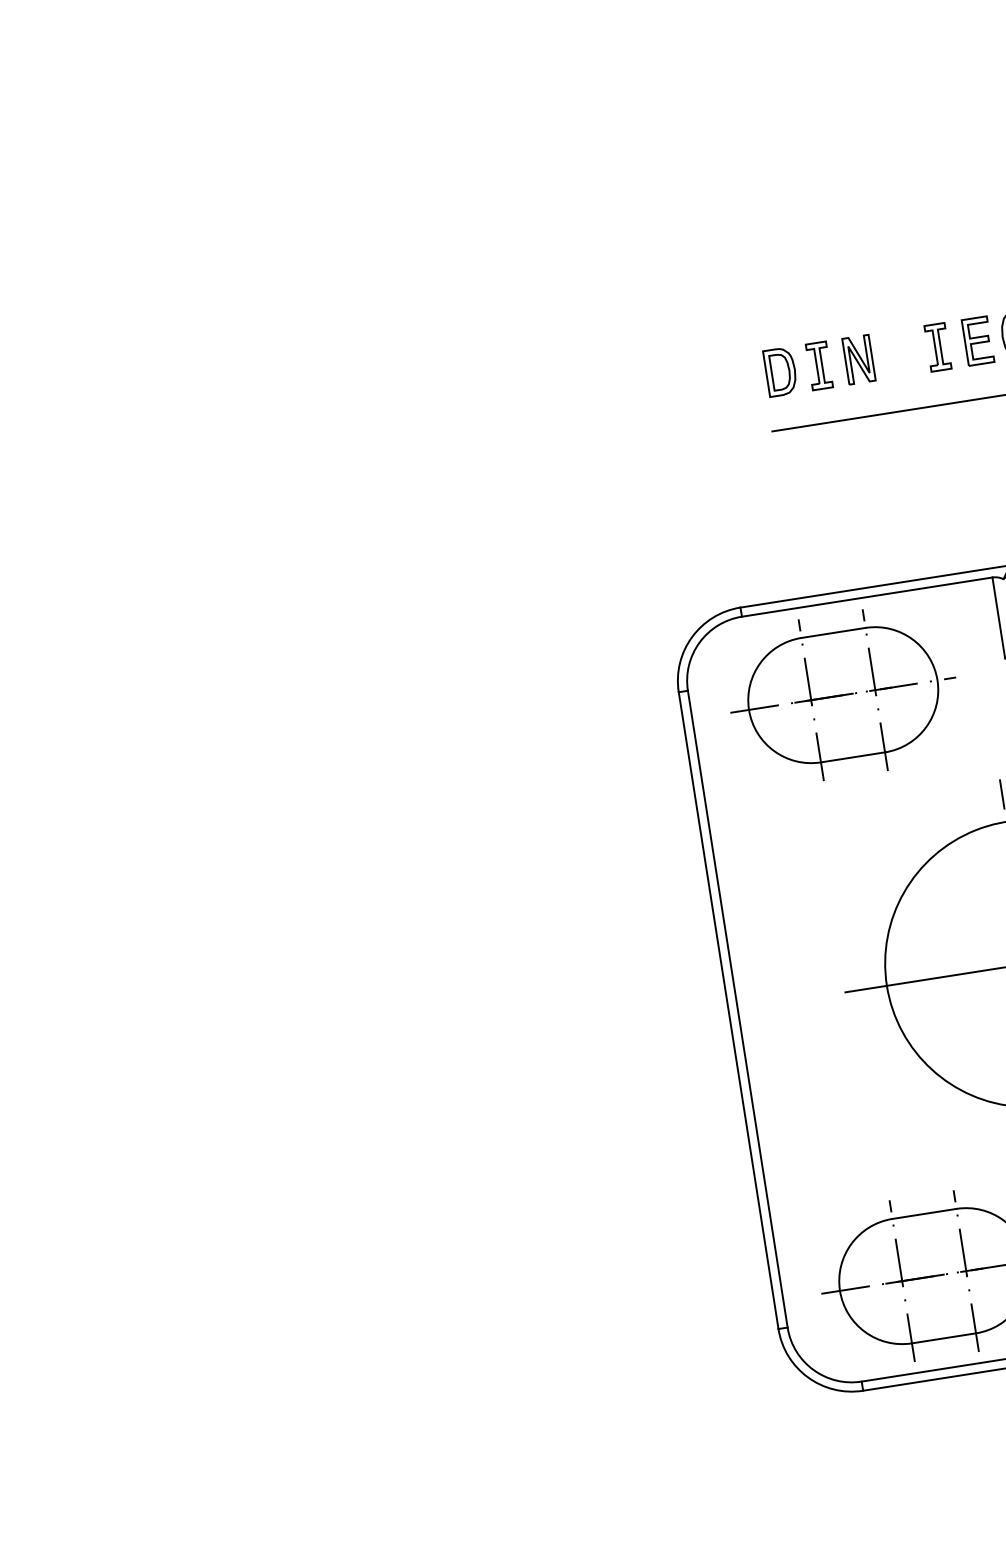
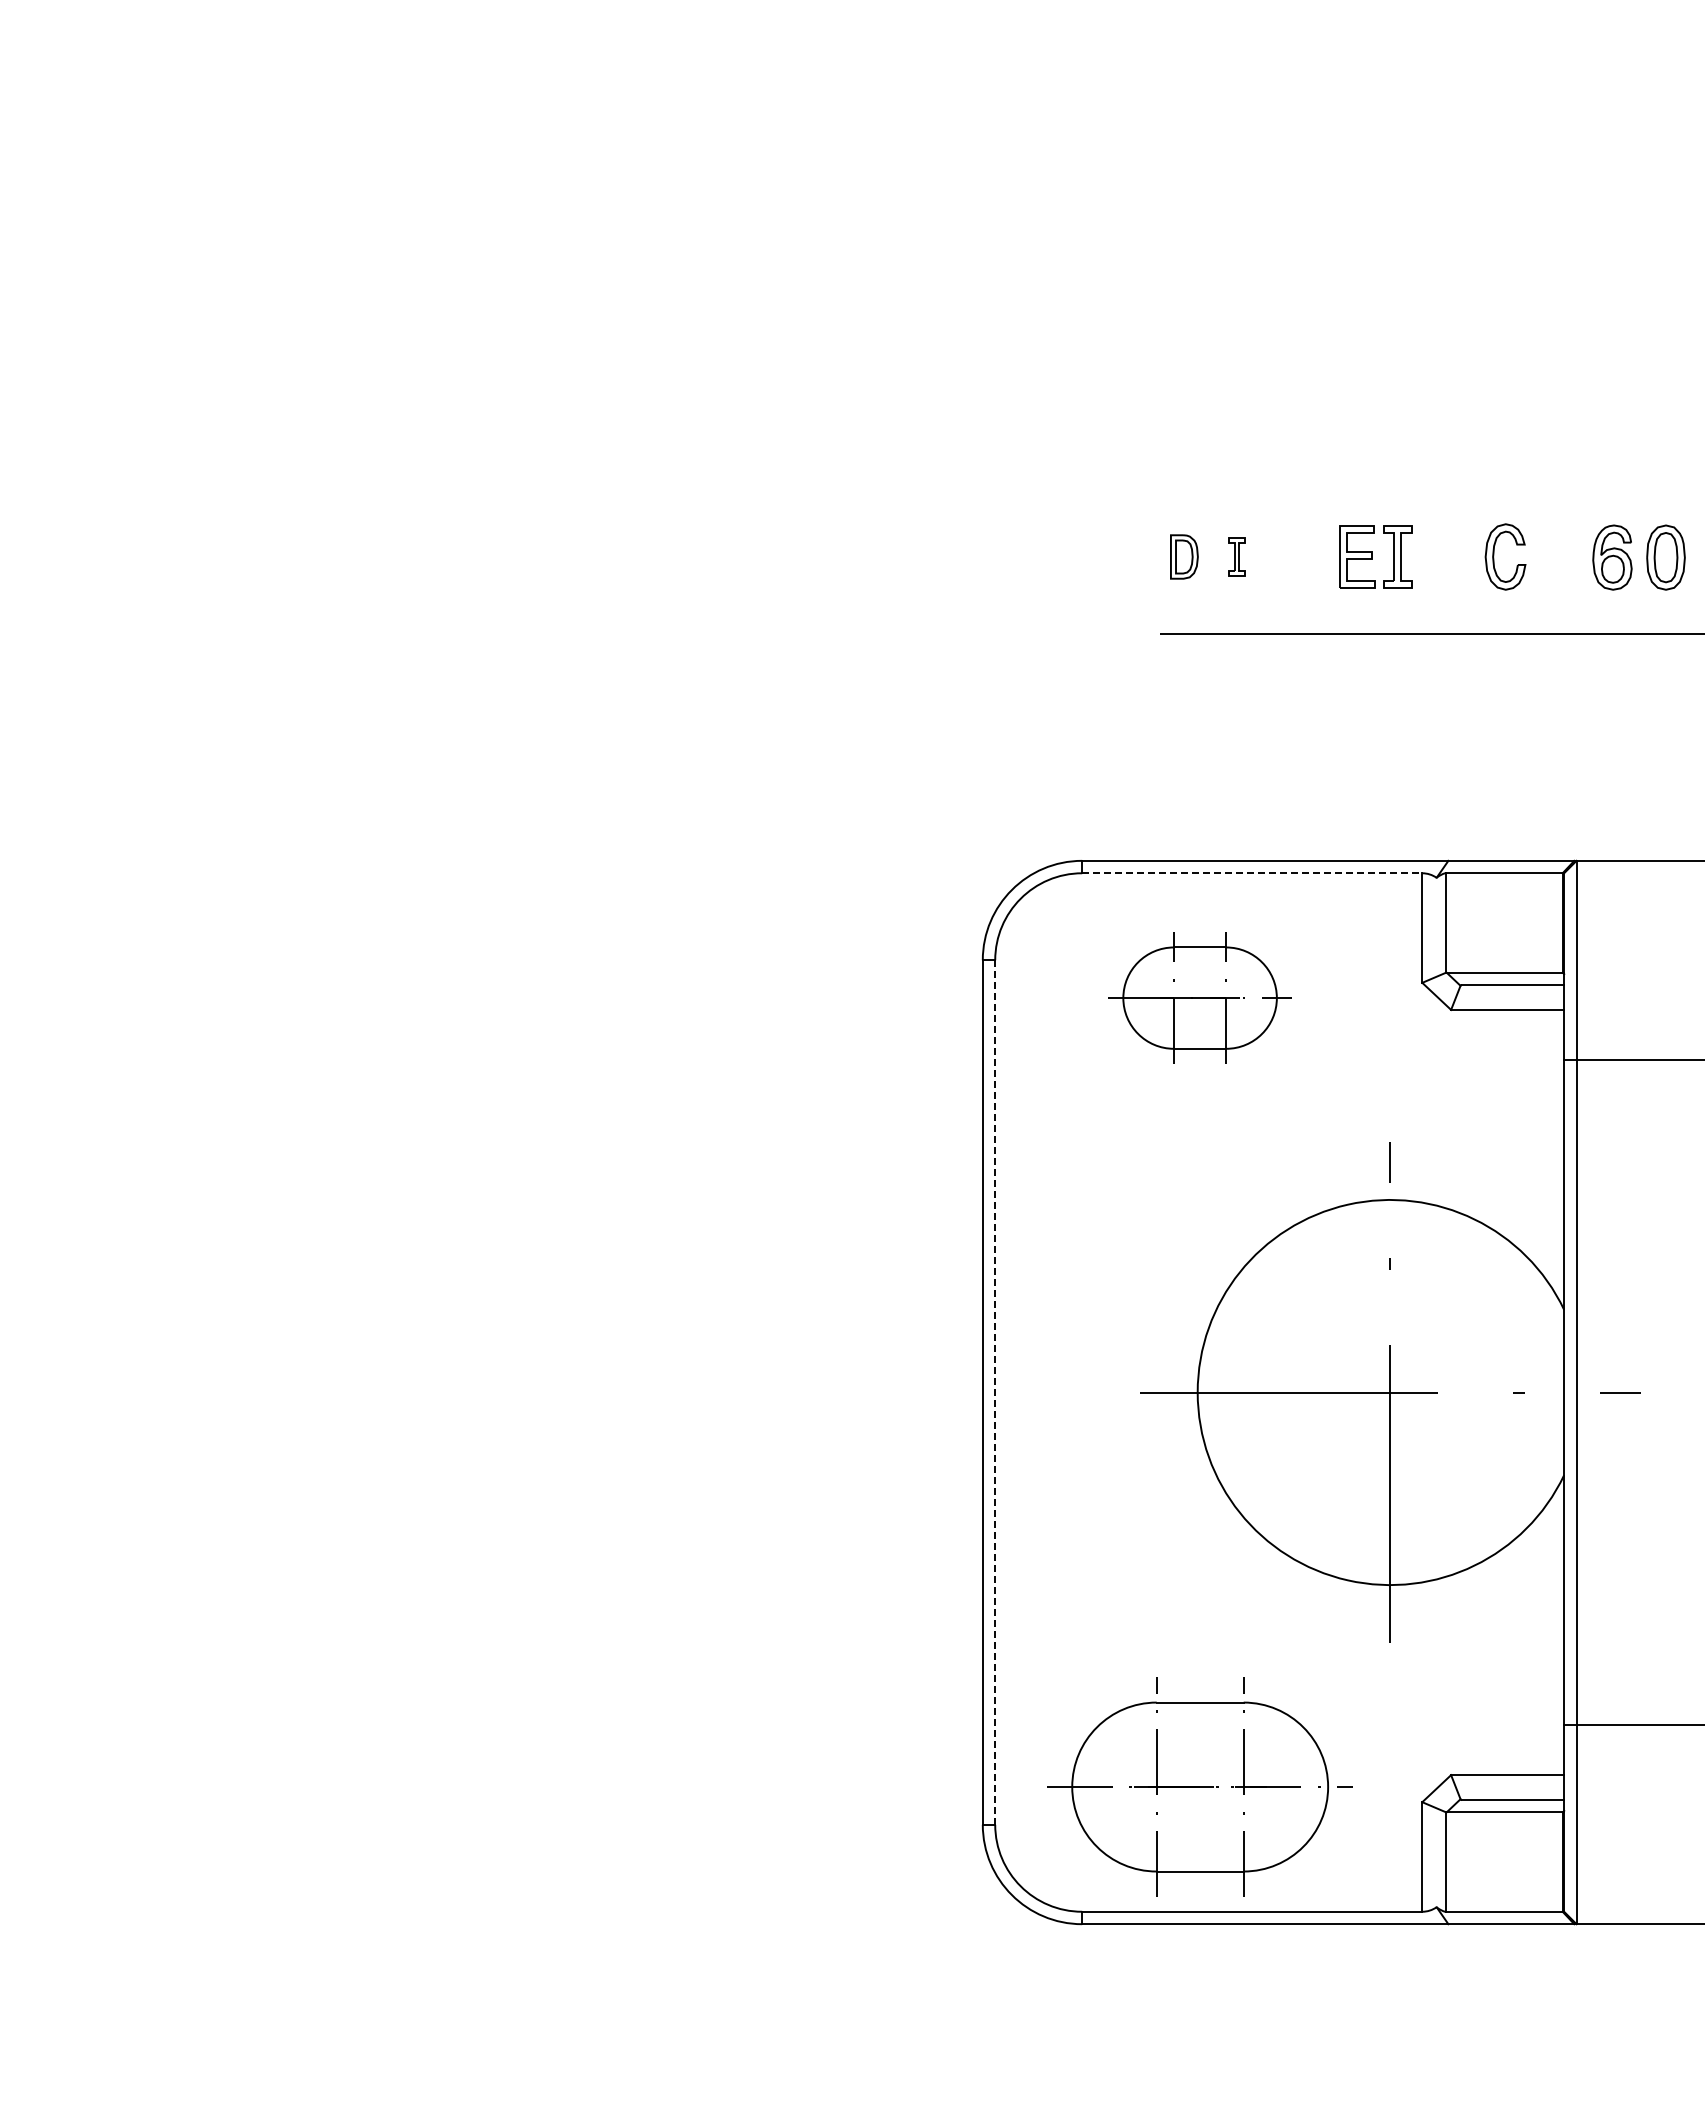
part: (978, 340) -> (1357, 556), moved
part: (858, 359) -> (1290, 556), removed
part: (819, 365) -> (1236, 556), size x0.6
part: (780, 371) -> (1184, 556), size x0.7
line: (867, 597) -> (1252, 873), solid -> dashed
part: (842, 694) -> (1199, 997), size x0.6
line: (738, 1009) -> (995, 1393), solid -> dashed

